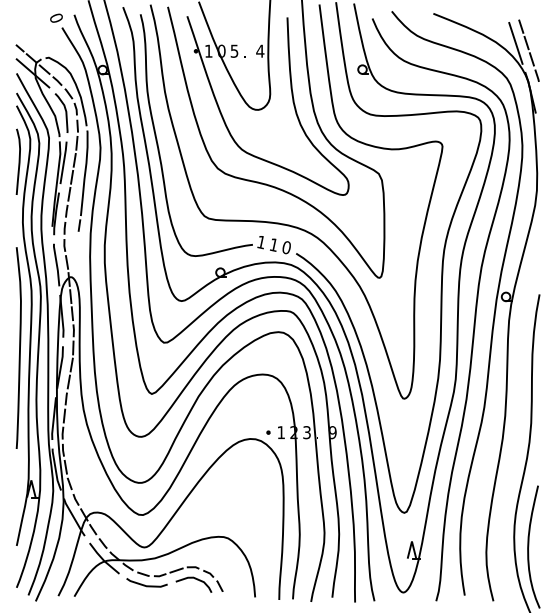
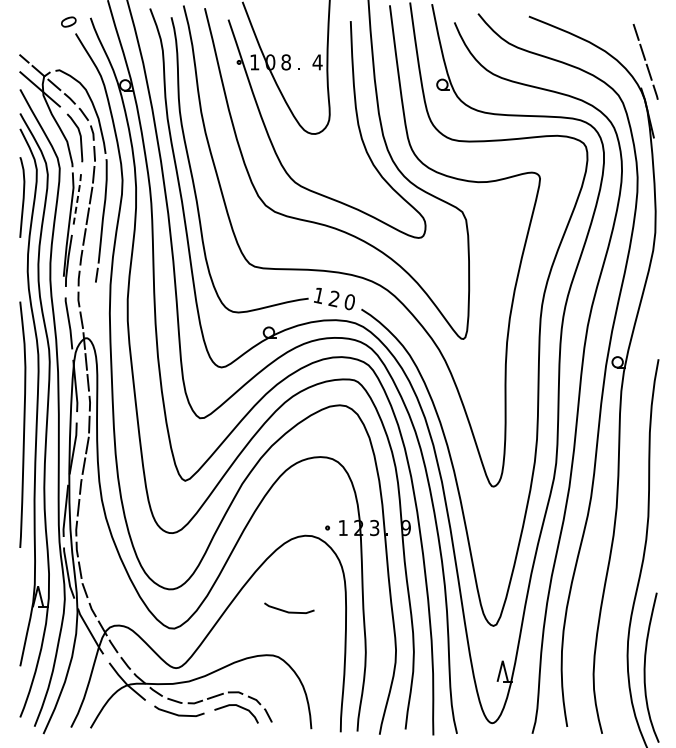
line: (515, 43) -> (629, 52), removed
text: (233, 51) -> (285, 62), 5 -> 8
line: (63, 161) -> (77, 197), solid -> dashed
text: (273, 244) -> (333, 298), 1 -> 2
line: (237, 501) -> (289, 611), added

